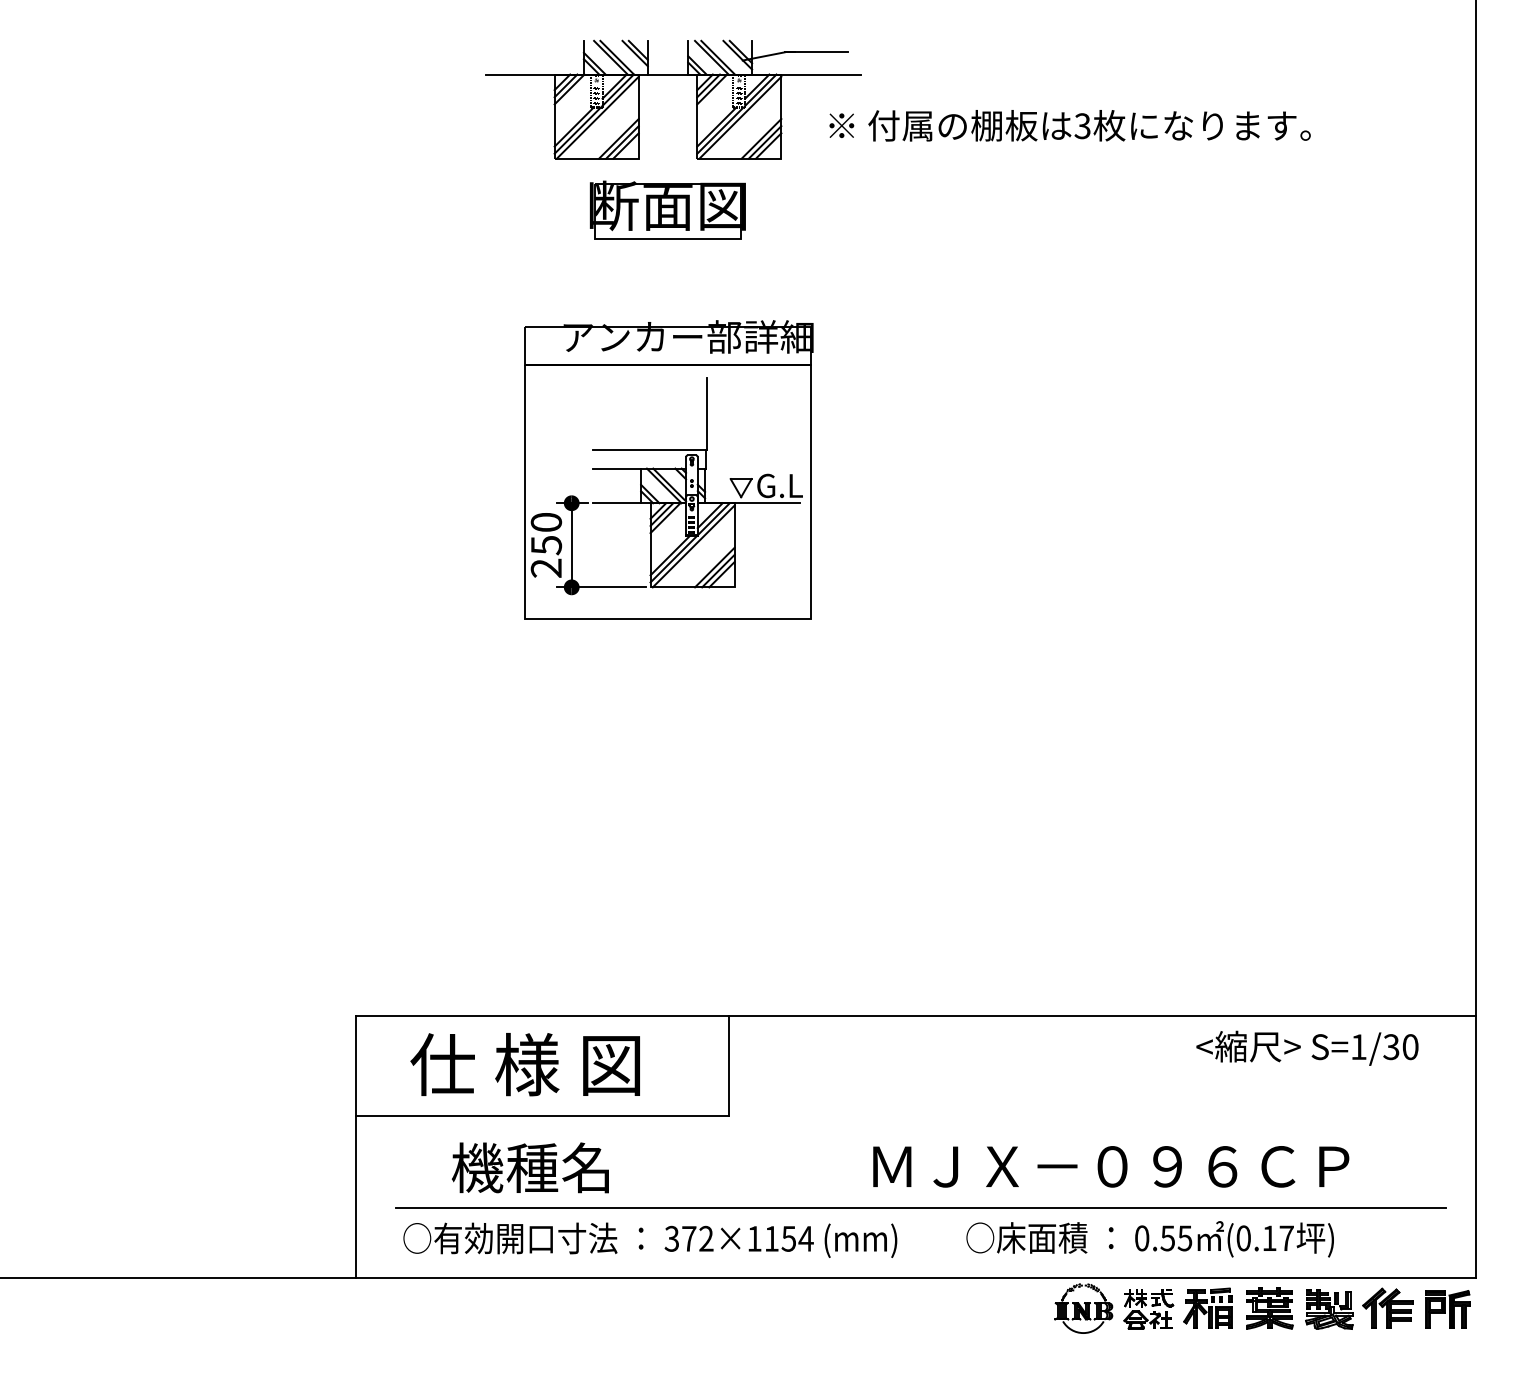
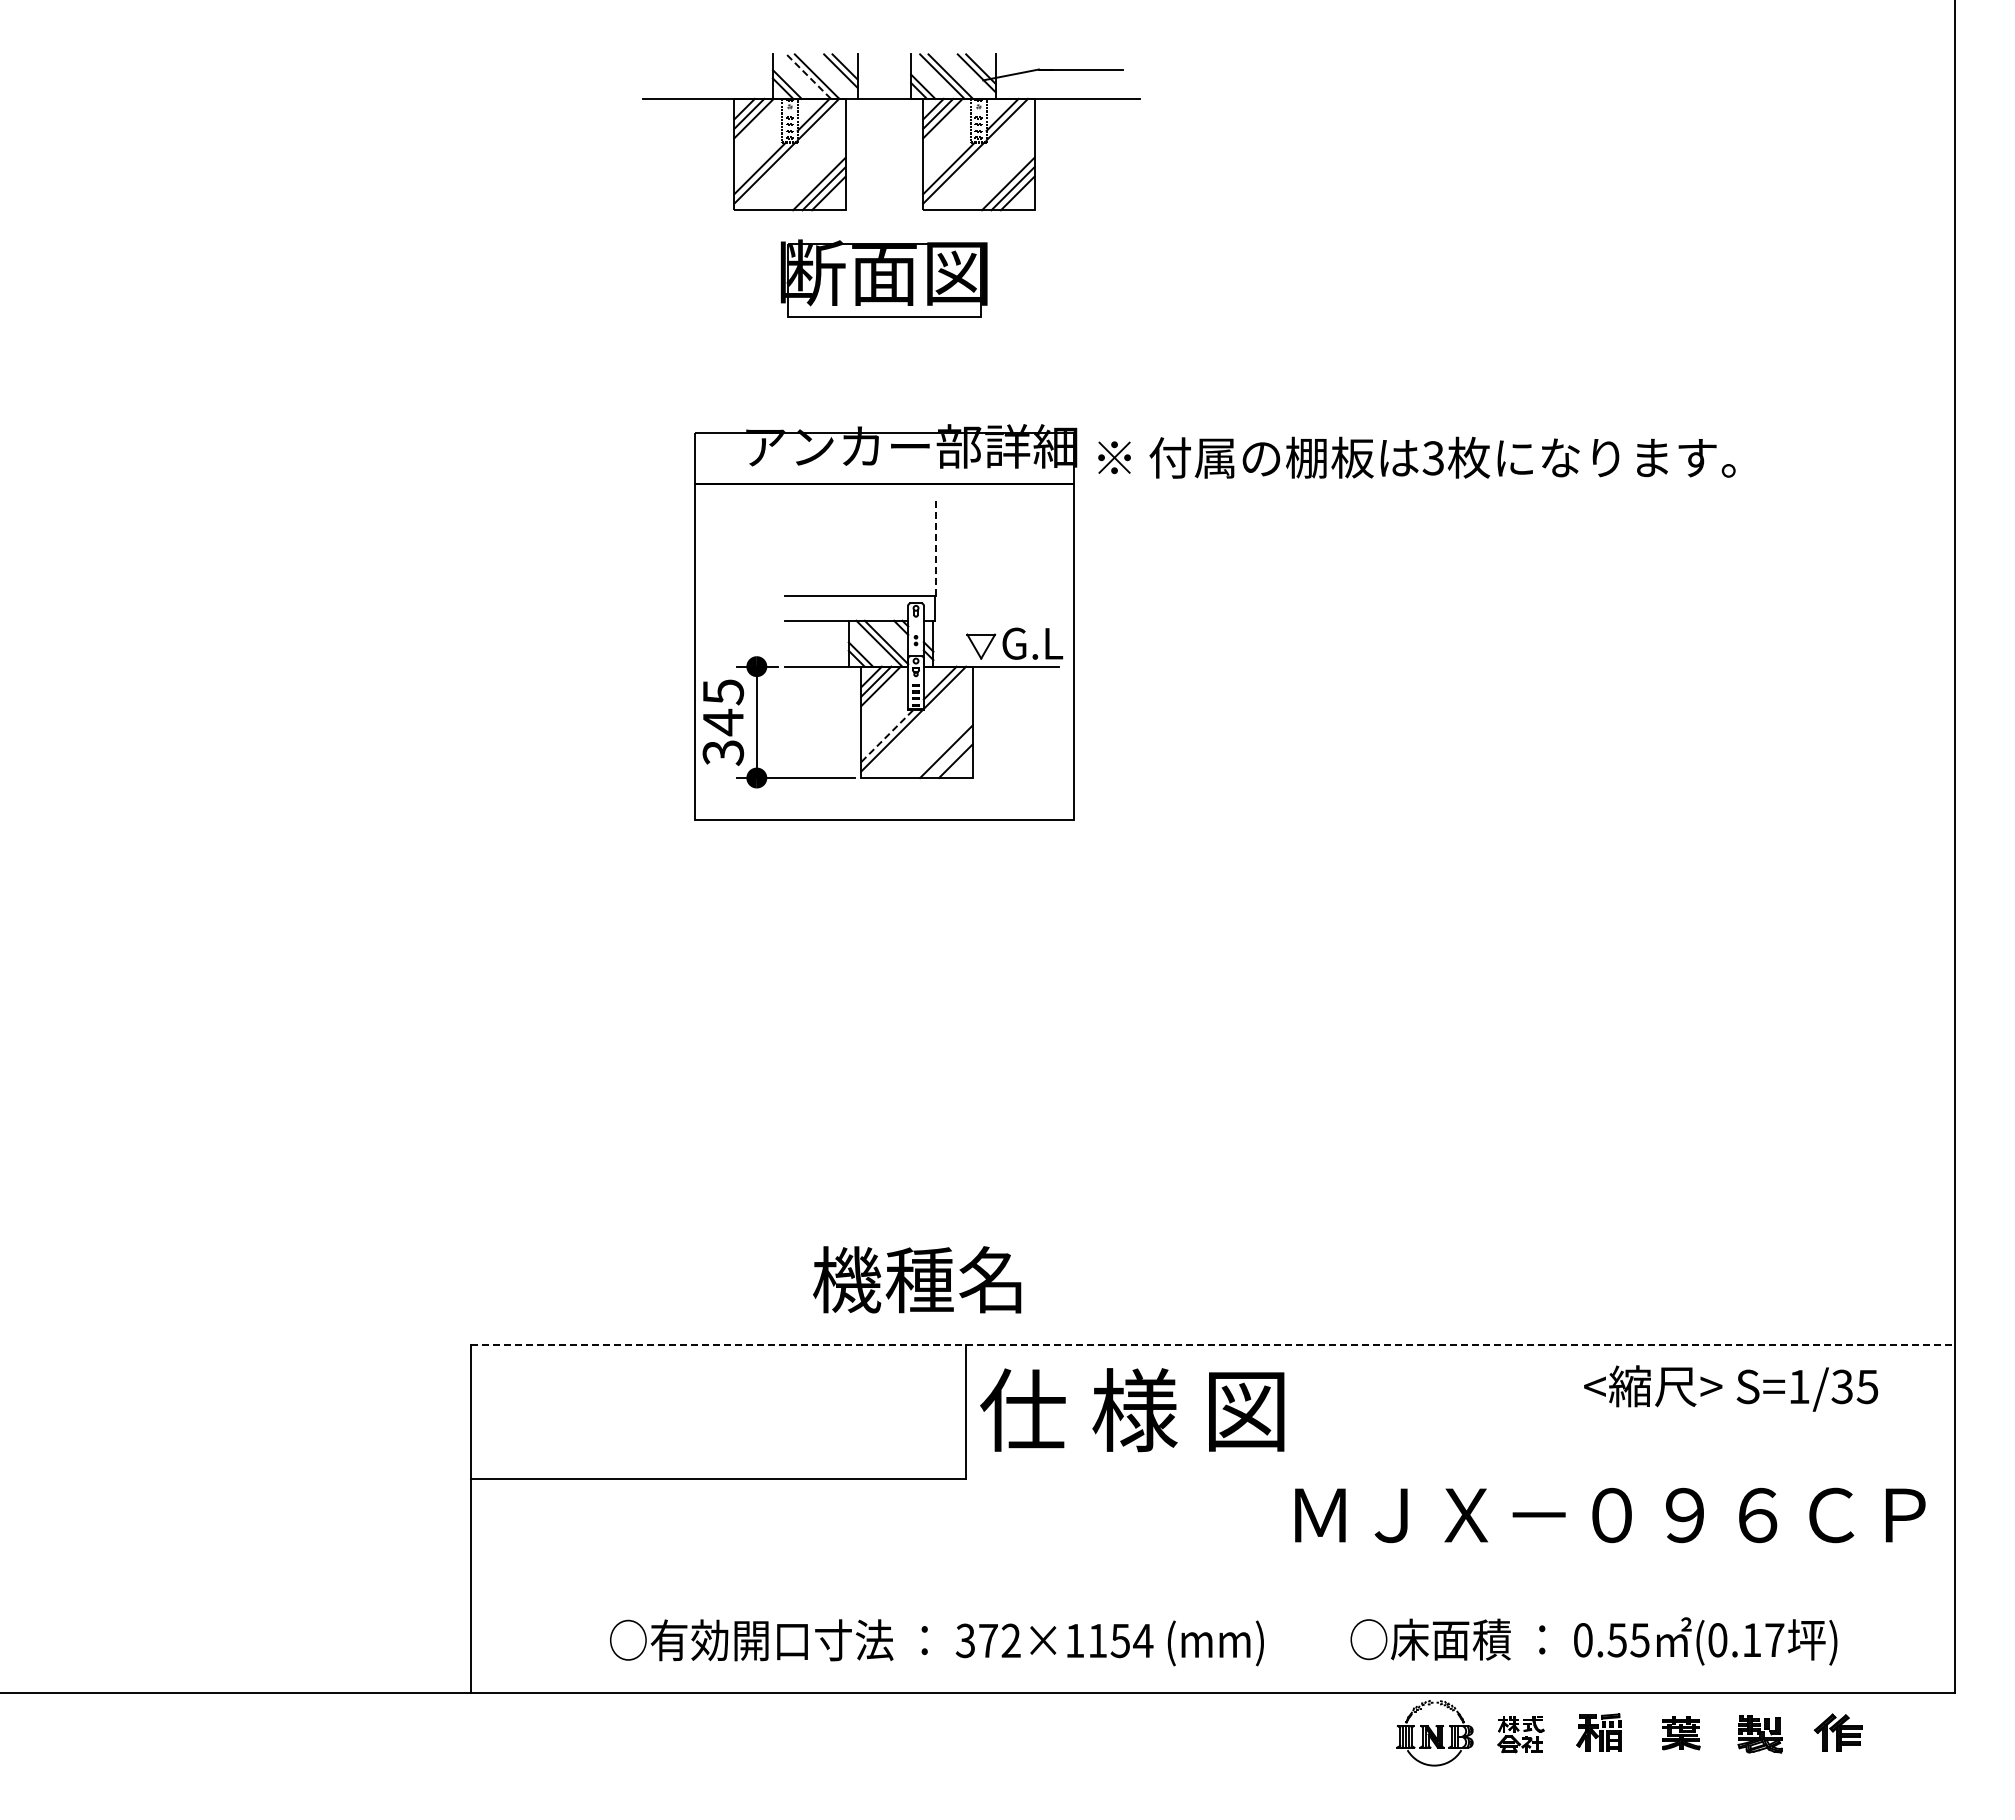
line: (610, 57) -> (808, 76), solid -> dashed
line: (597, 117) -> (791, 155), removed
line: (740, 117) -> (980, 155), removed
text: (1069, 125) -> (1416, 457), moved
line: (707, 414) -> (936, 548), solid -> dashed
text: (546, 545) -> (723, 722), 250 -> 345
line: (693, 546) -> (918, 723), removed
line: (670, 555) -> (887, 736), solid -> dashed
line: (717, 571) -> (950, 756), removed
line: (915, 1015) -> (1212, 1345), solid -> dashed
text: (1410, 1046) -> (1867, 1386), S=1/30 -> S=1/35
text: (525, 1064) -> (1132, 1410), moved
text: (1111, 1166) -> (1610, 1515), moved
text: (530, 1167) -> (917, 1279), moved
line: (921, 1208) -> (1219, 1600), removed
text: (1149, 1239) -> (1593, 1641), moved
text: (650, 1240) -> (936, 1642), moved
part: (1207, 1308) -> (1598, 1732), size x0.7
part: (1269, 1308) -> (1681, 1733), size x0.6
part: (1388, 1308) -> (1838, 1732), size x0.7
part: (1447, 1308) -> (1916, 1733), removed
part: (1148, 1309) -> (1520, 1734), size x0.7
part: (1329, 1309) -> (1760, 1734), size x0.7

